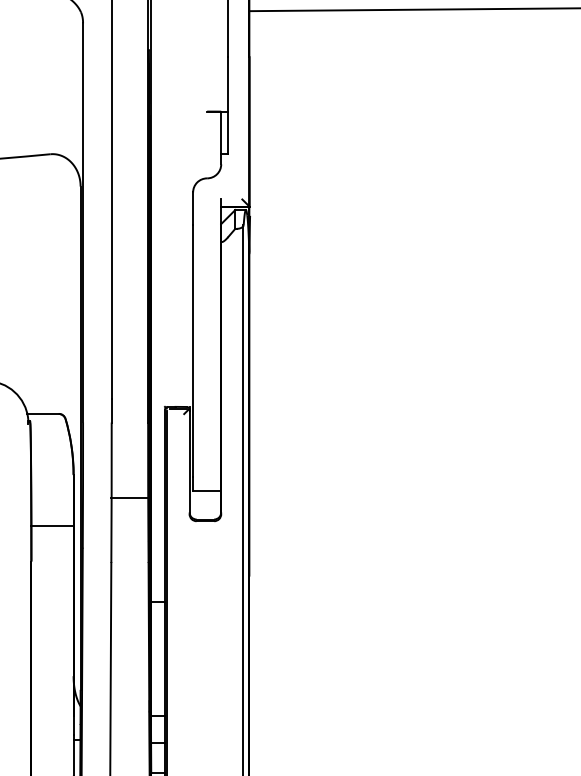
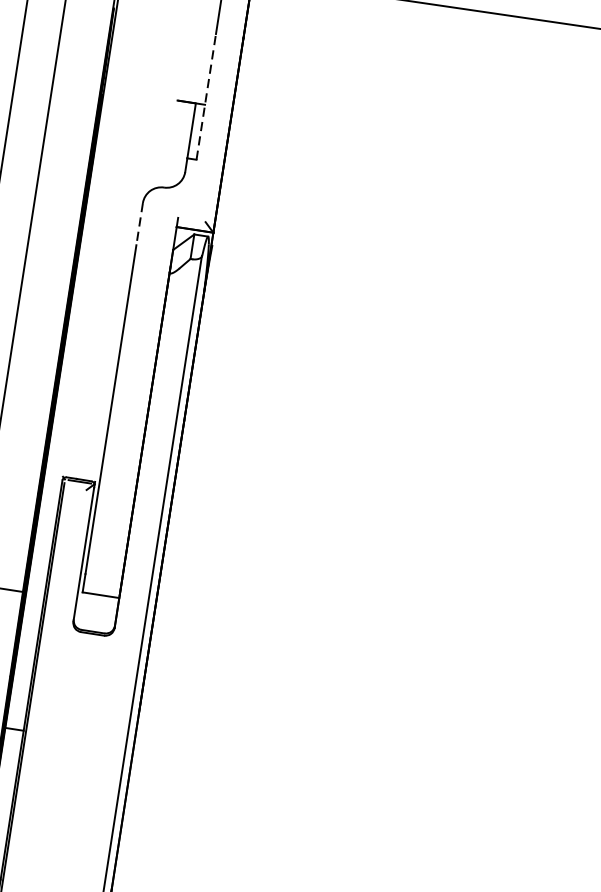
line: (228, 105) -> (206, 96), solid -> dashed
line: (193, 209) -> (139, 225), solid -> dashed

